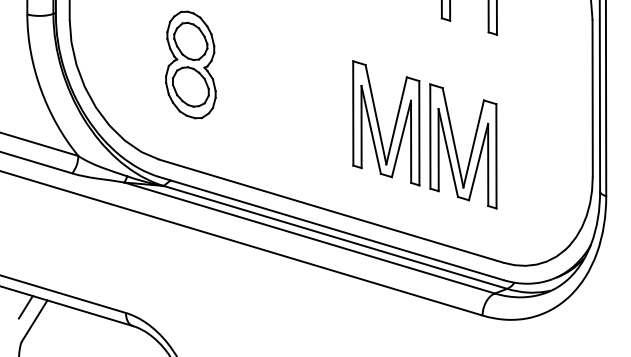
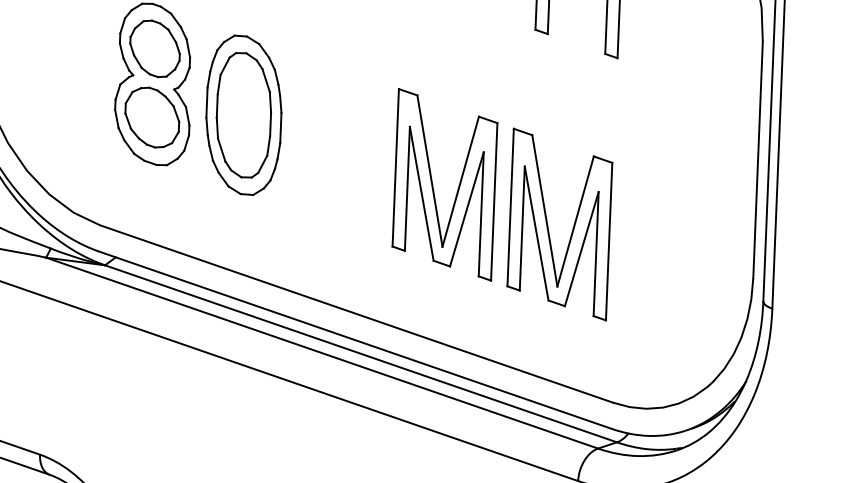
part: (251, 82) -> (244, 114), added

